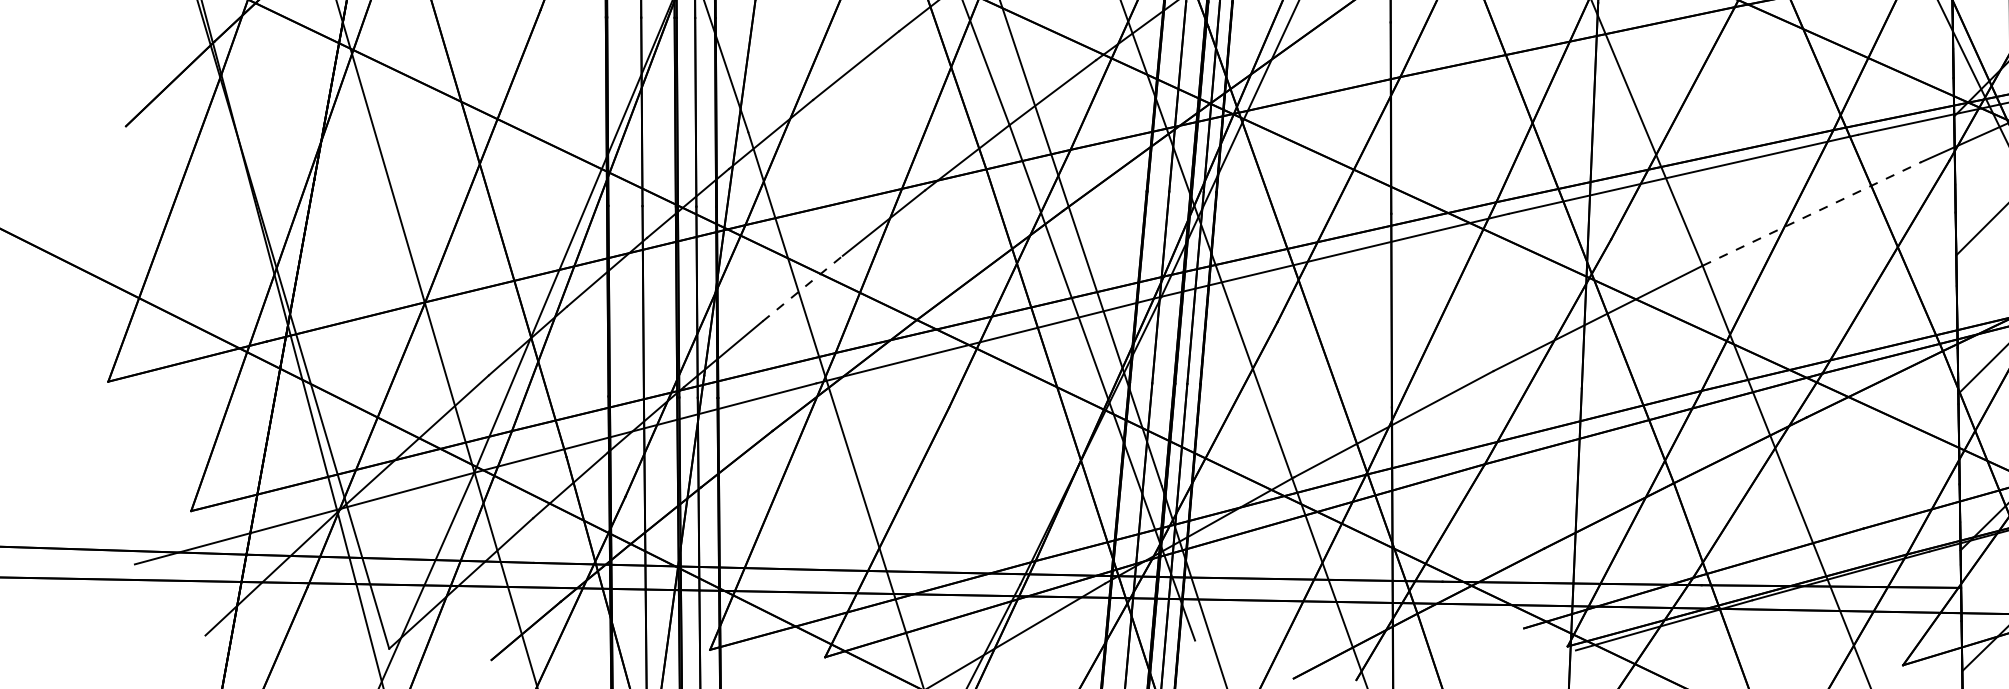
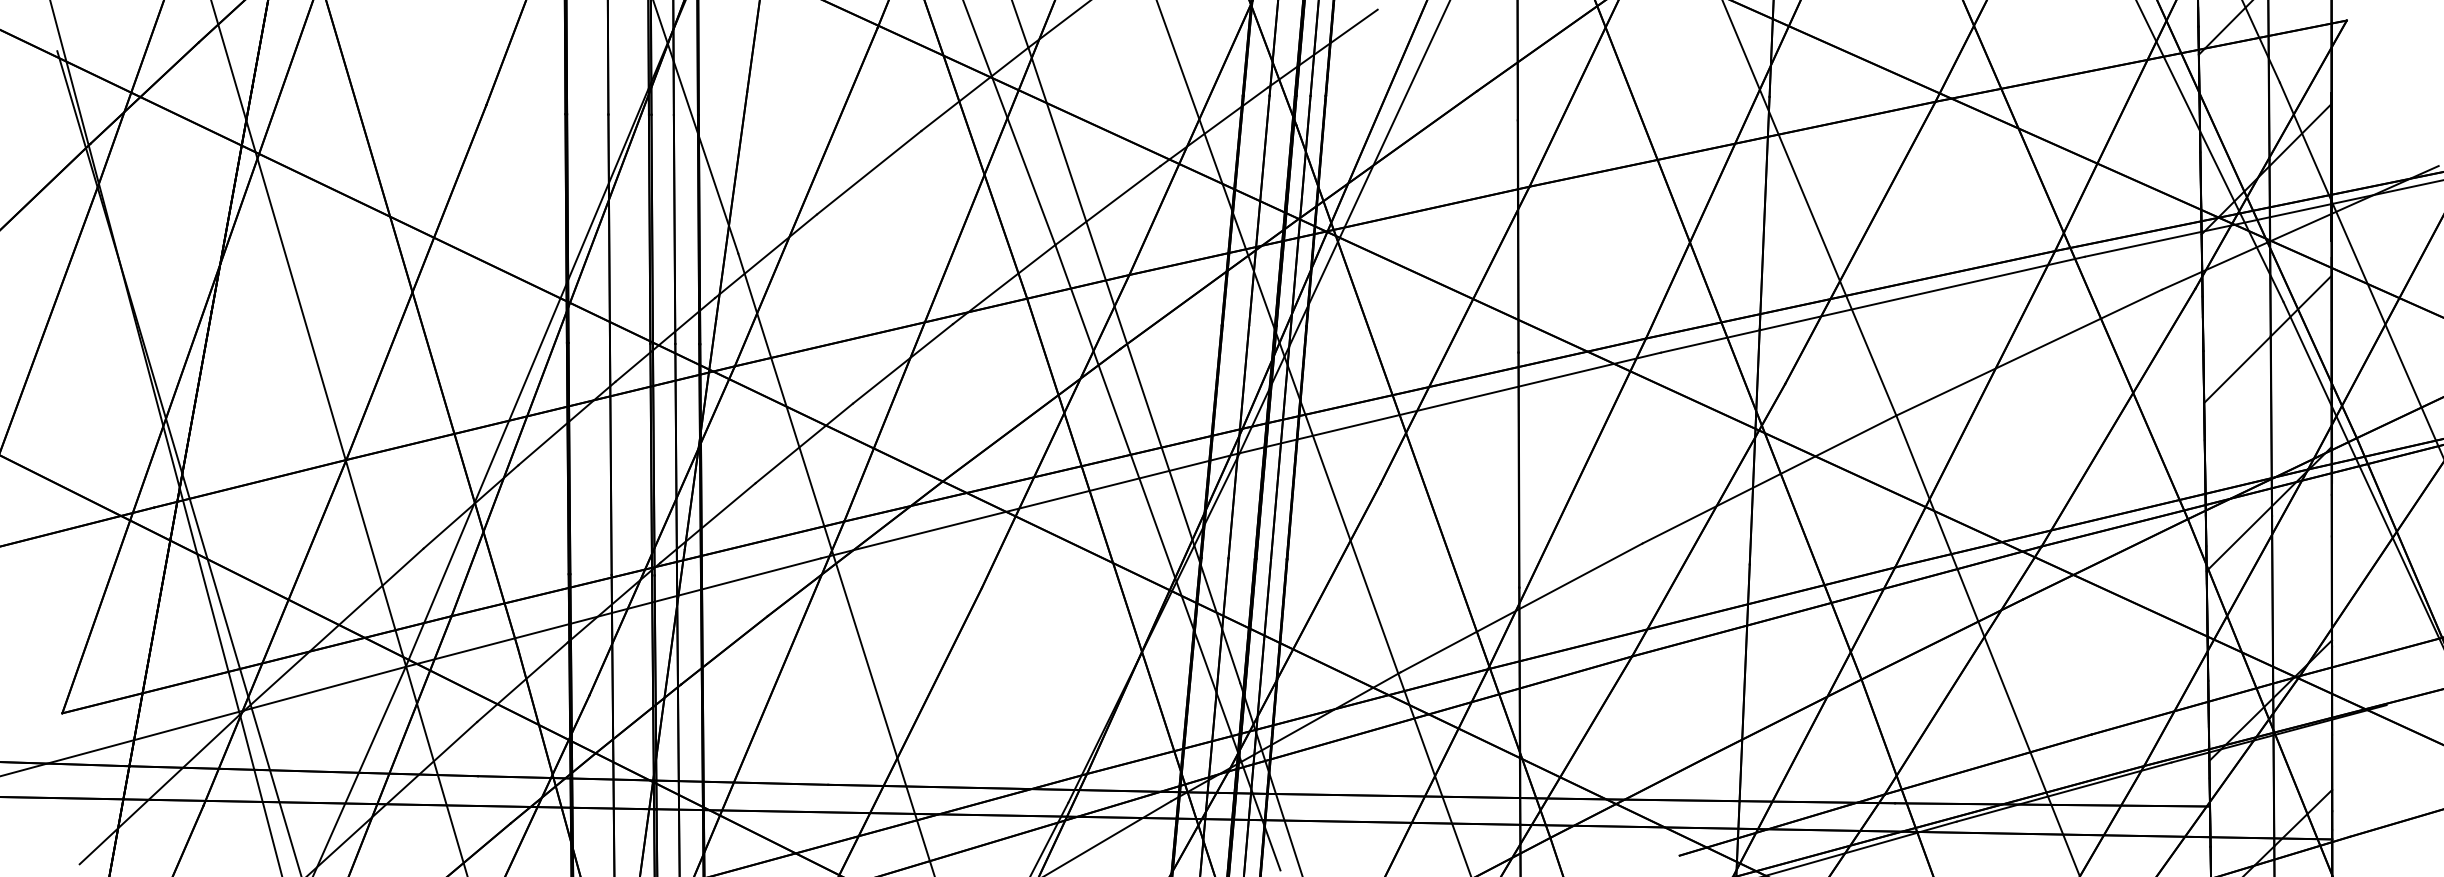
line: (1812, 213) -> (2029, 352), dashed -> solid
line: (802, 288) -> (804, 443), dashed -> solid

